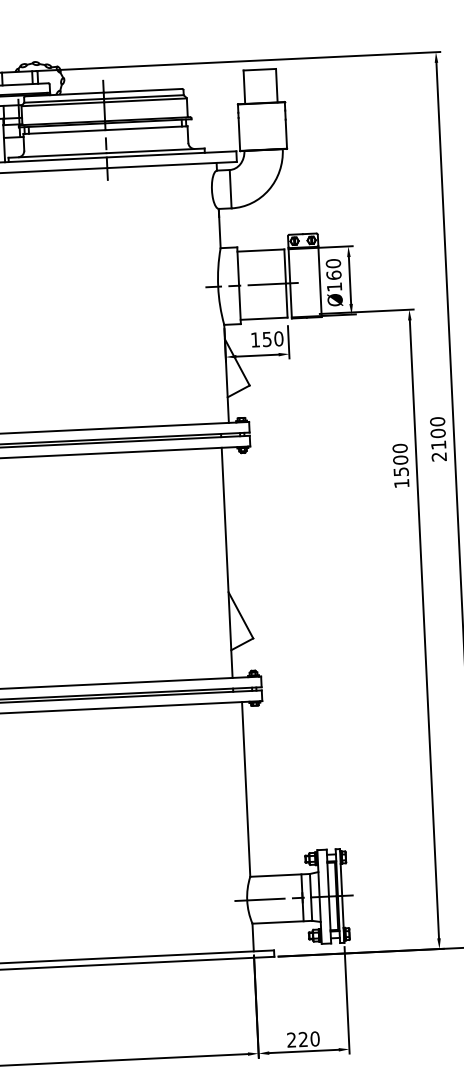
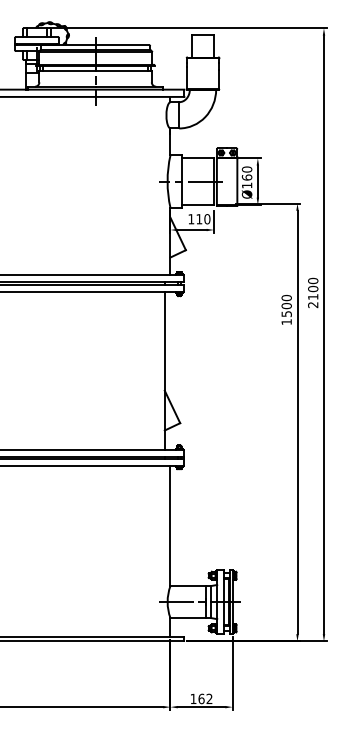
text: (267, 339) -> (199, 219), 150 -> 110
text: (303, 1038) -> (201, 698), 220 -> 162

